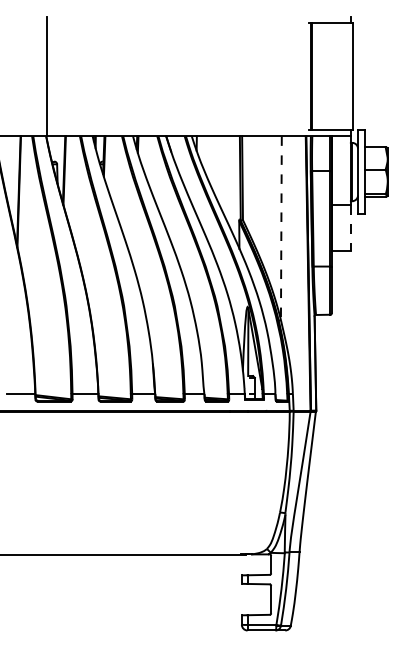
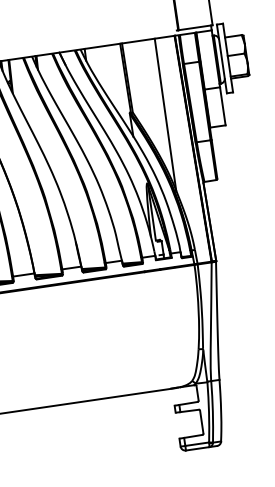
line: (281, 228) -> (165, 114), dashed -> solid
line: (350, 228) -> (222, 106), dashed -> solid

